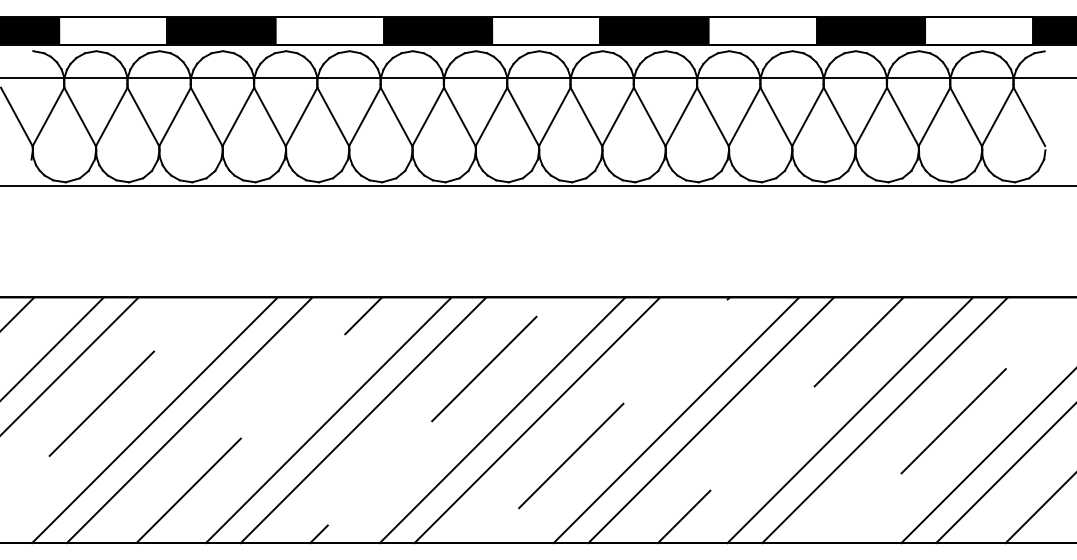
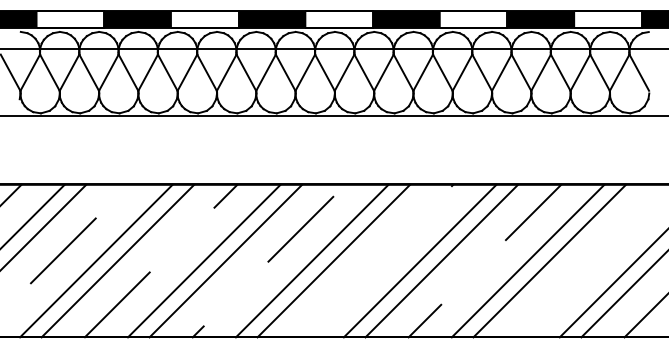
line: (952, 420) -> (591, 261), removed
line: (570, 454) -> (354, 282), removed

